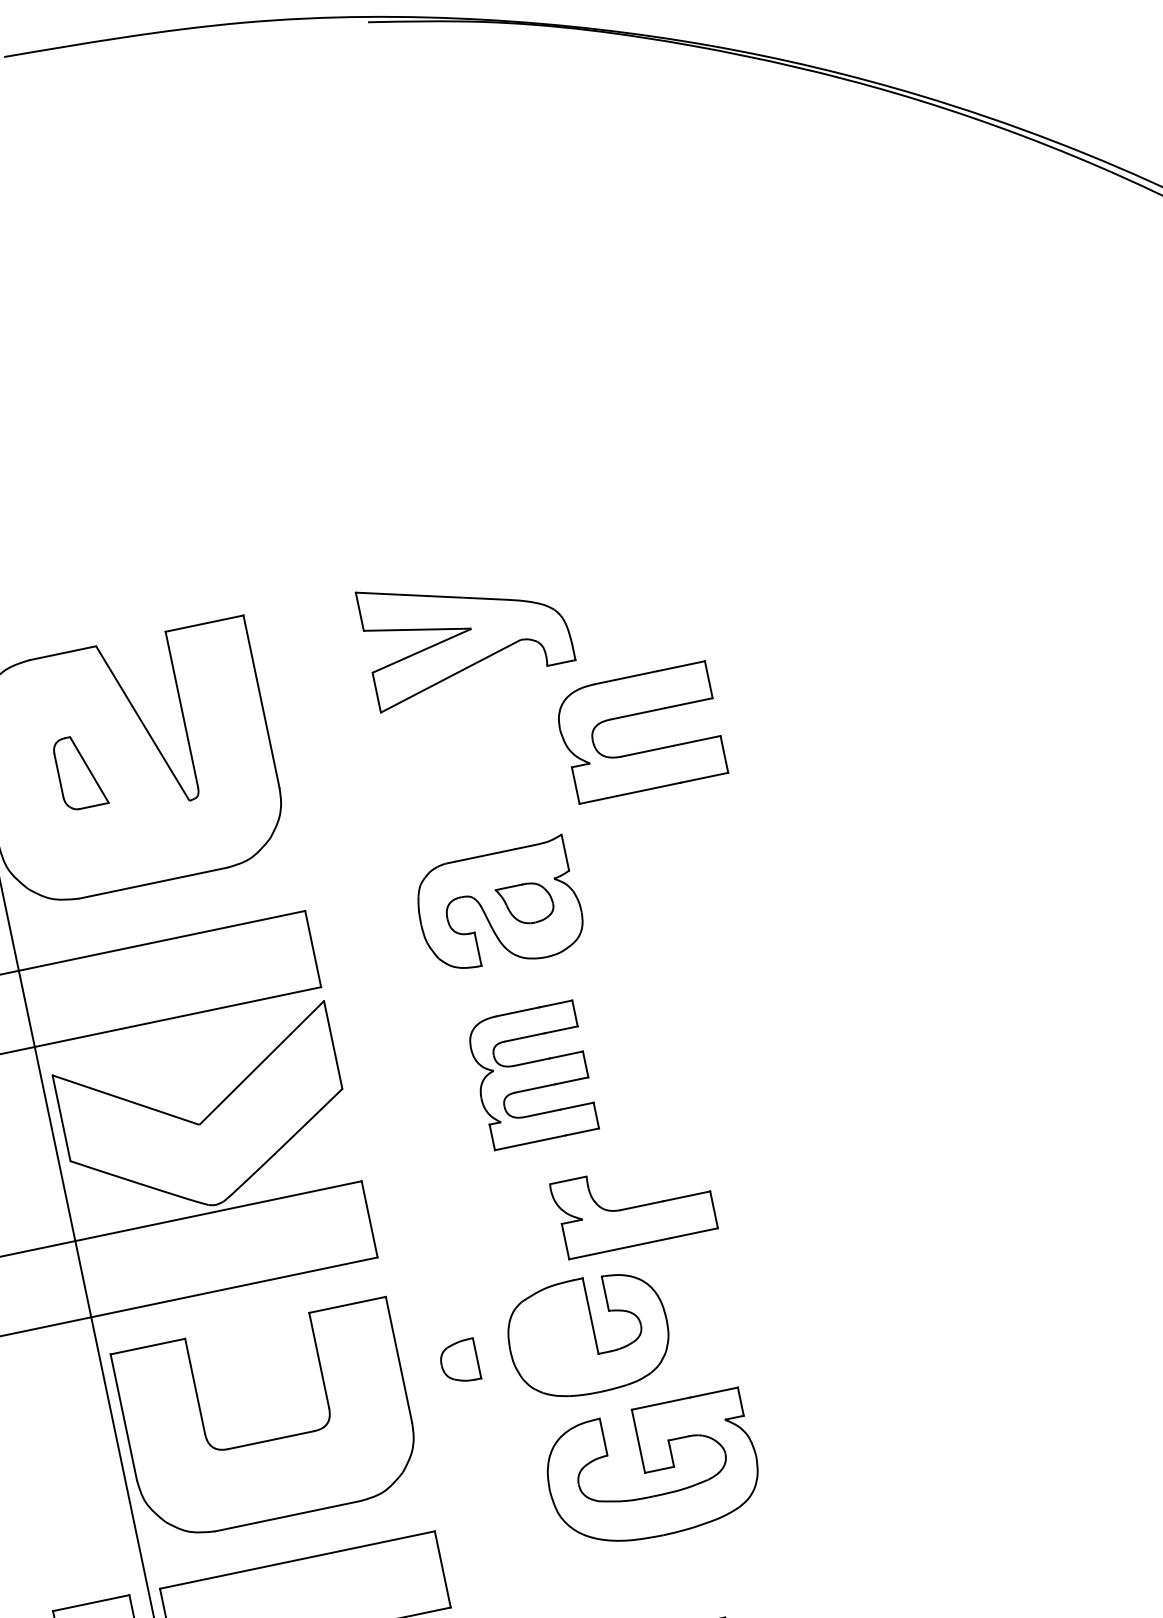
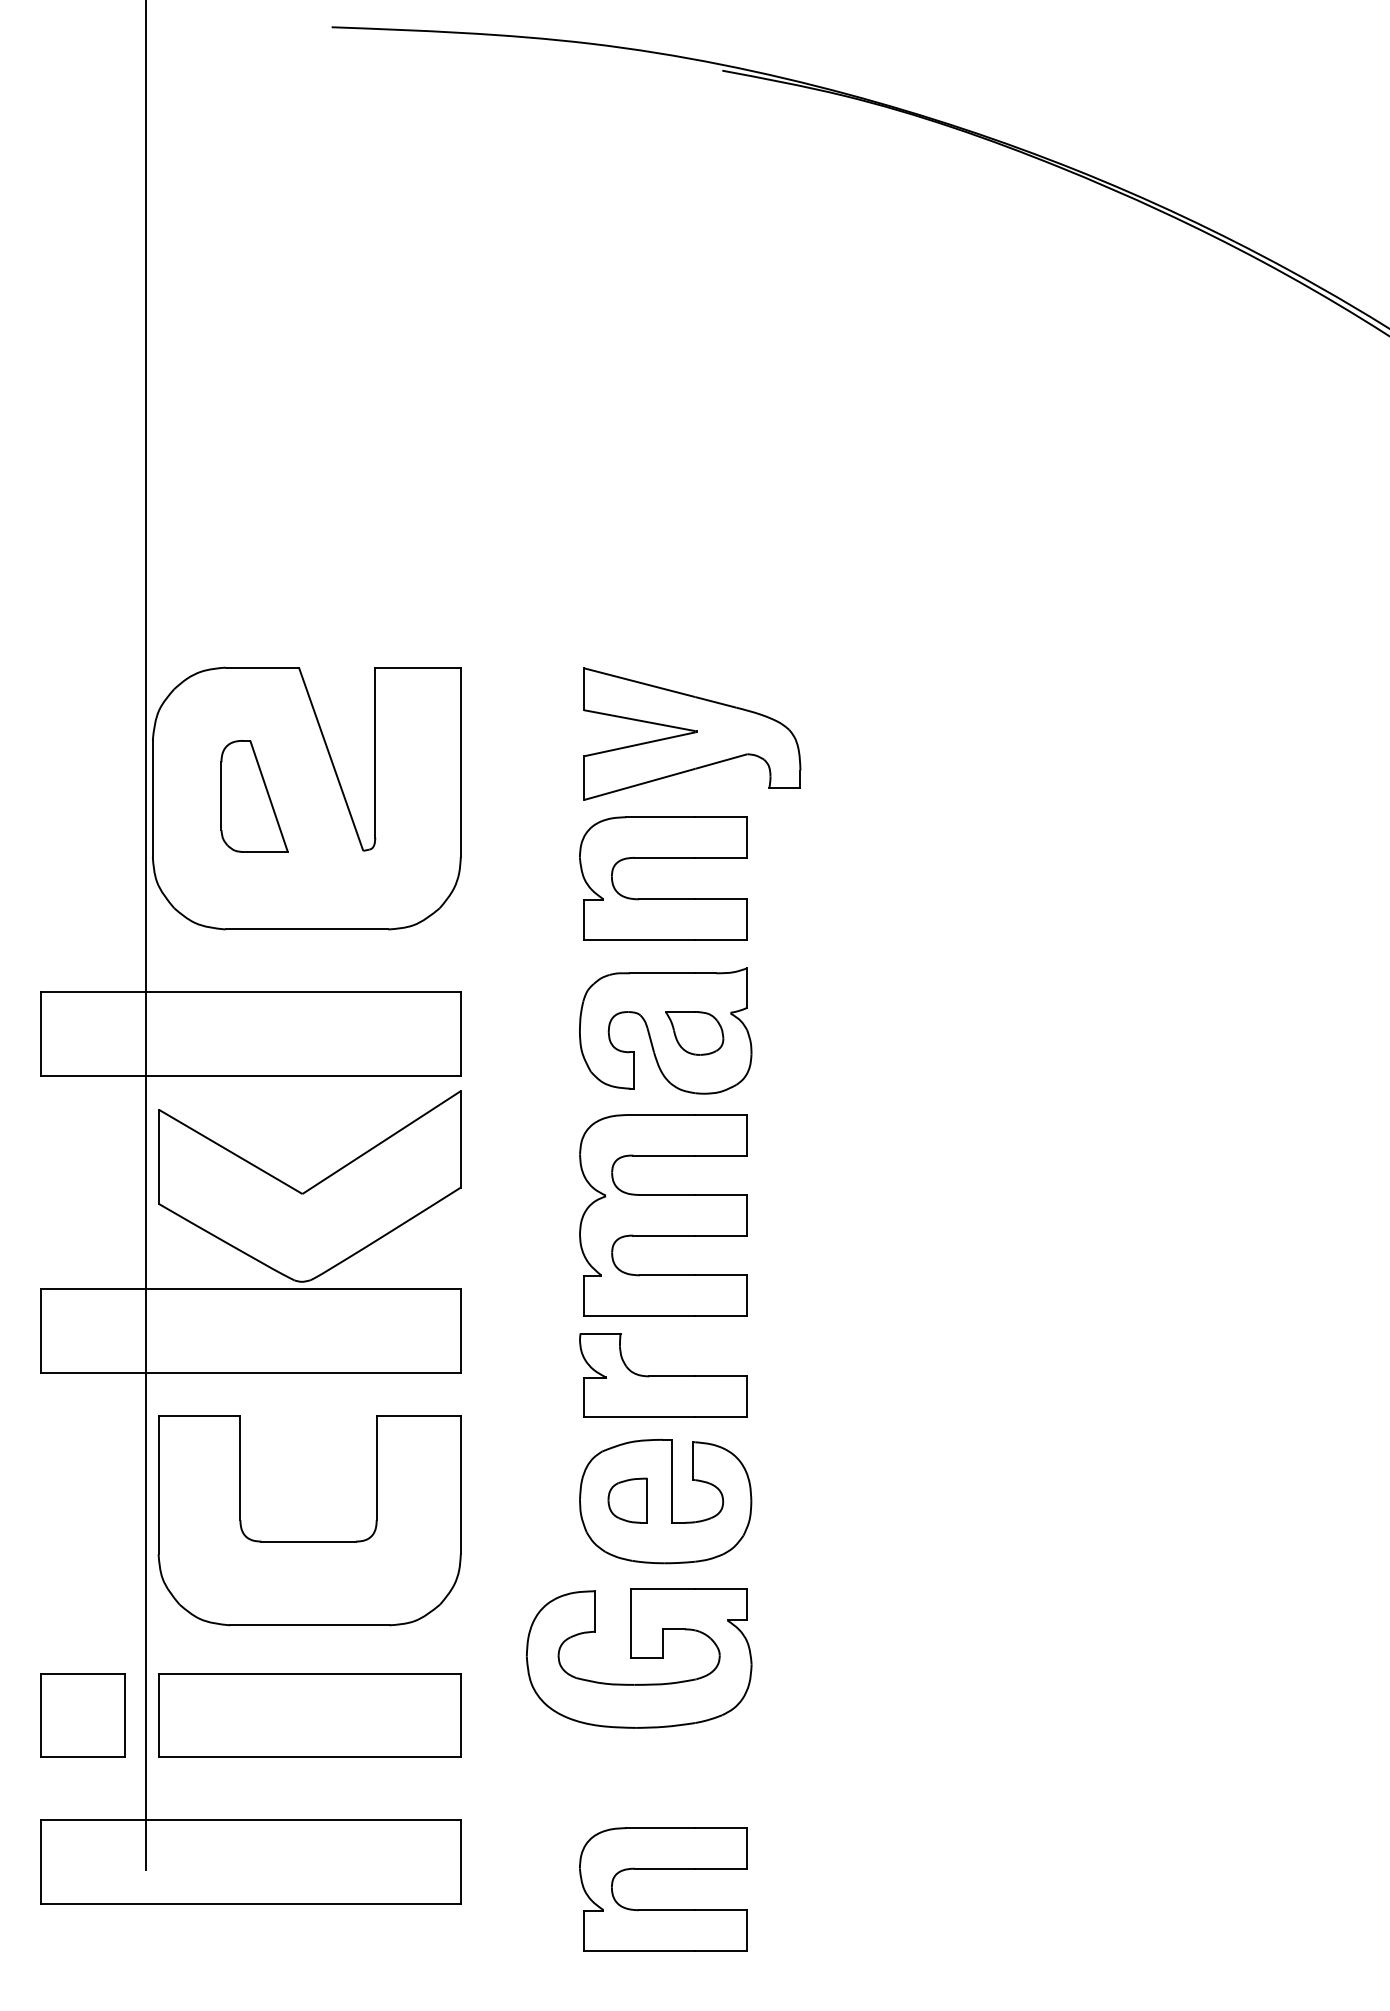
part: (636, 714) -> (663, 858), moved
part: (80, 772) -> (254, 796), size x1.43
part: (532, 1075) -> (663, 1215), size x1.43
part: (633, 1206) -> (663, 1375), moved
part: (458, 1361) -> (627, 1500), moved
part: (651, 1471) -> (638, 1658), moved

